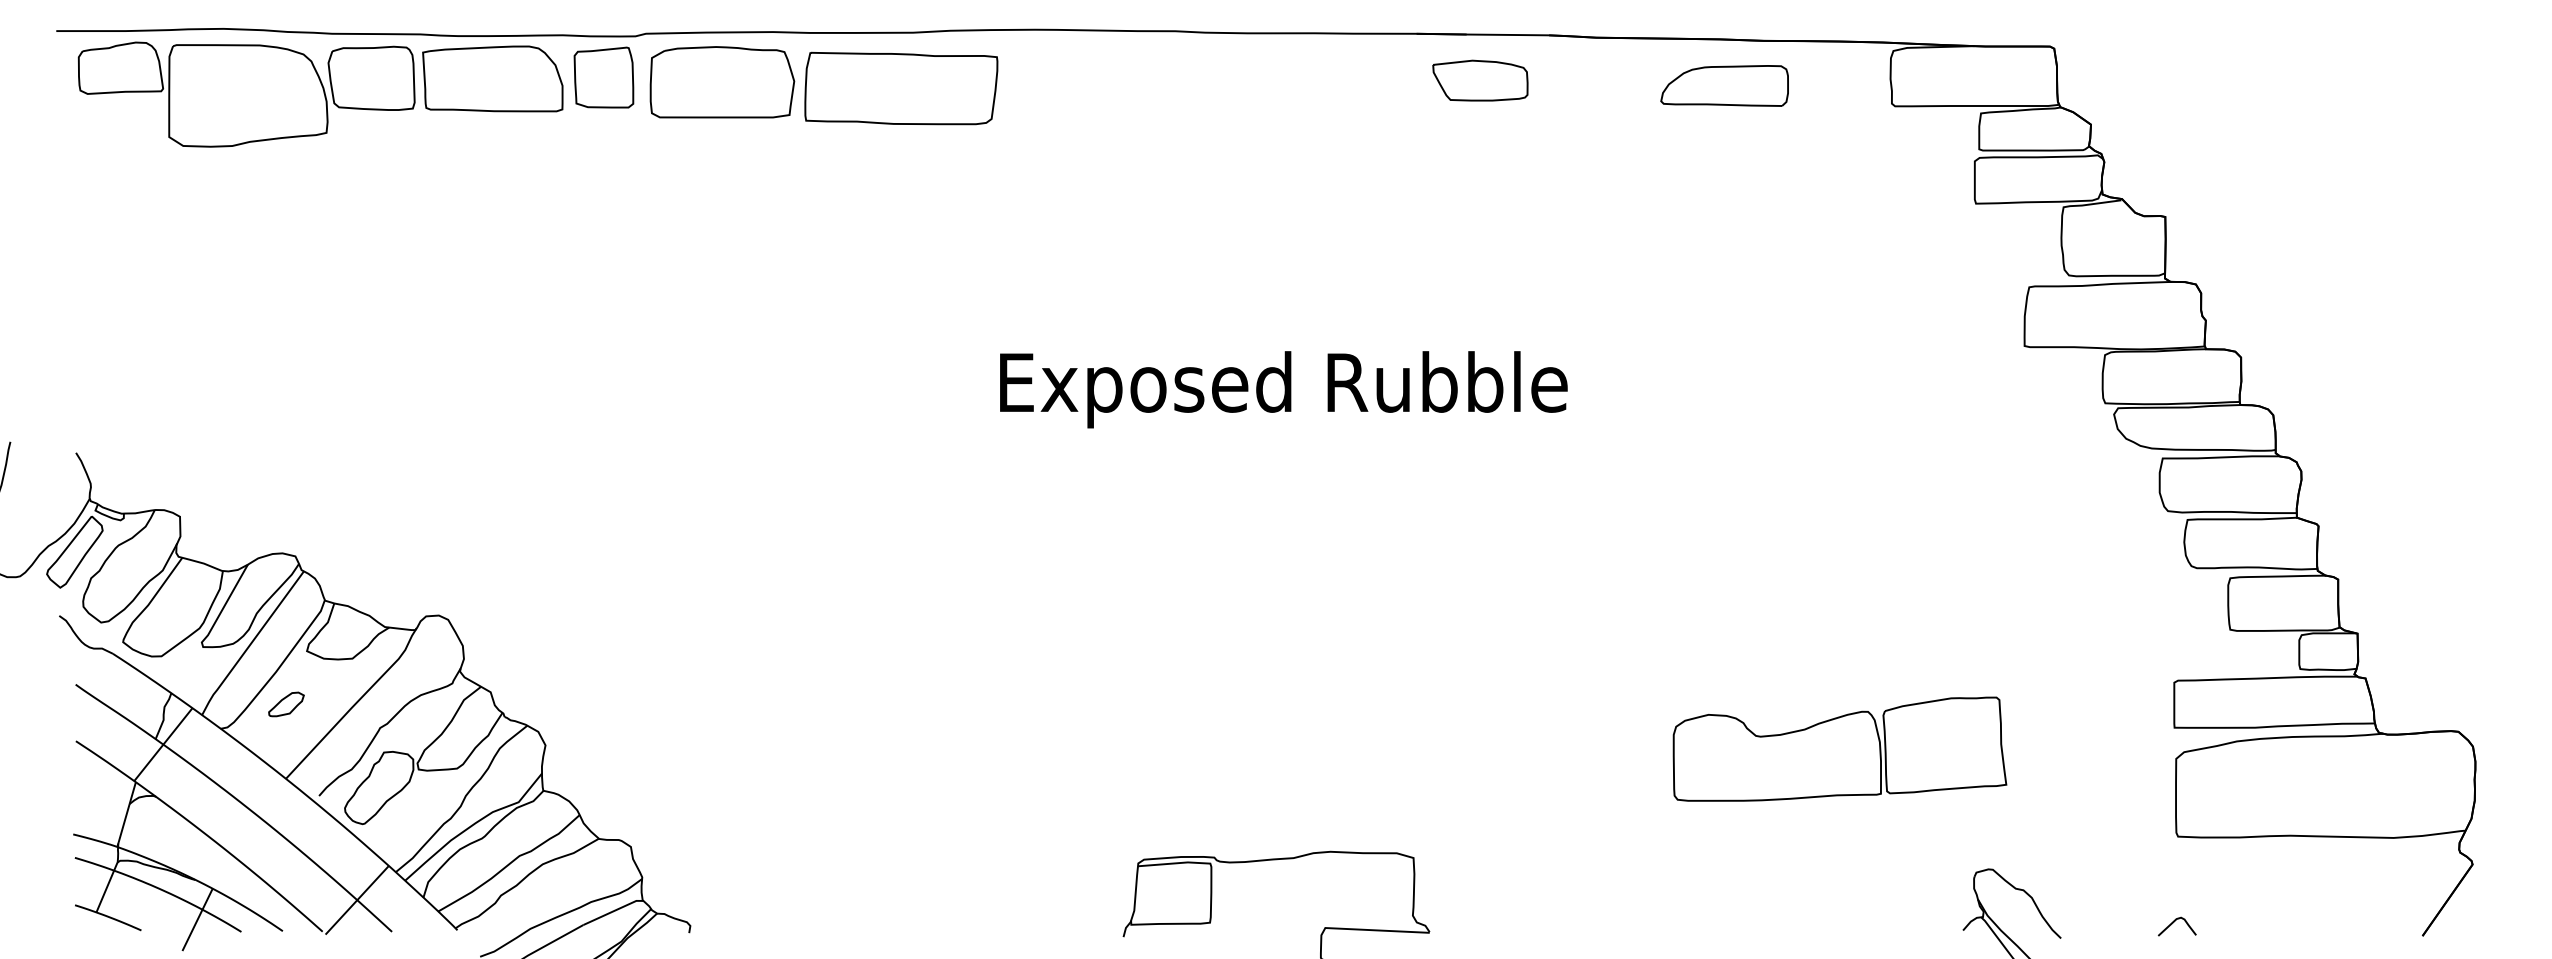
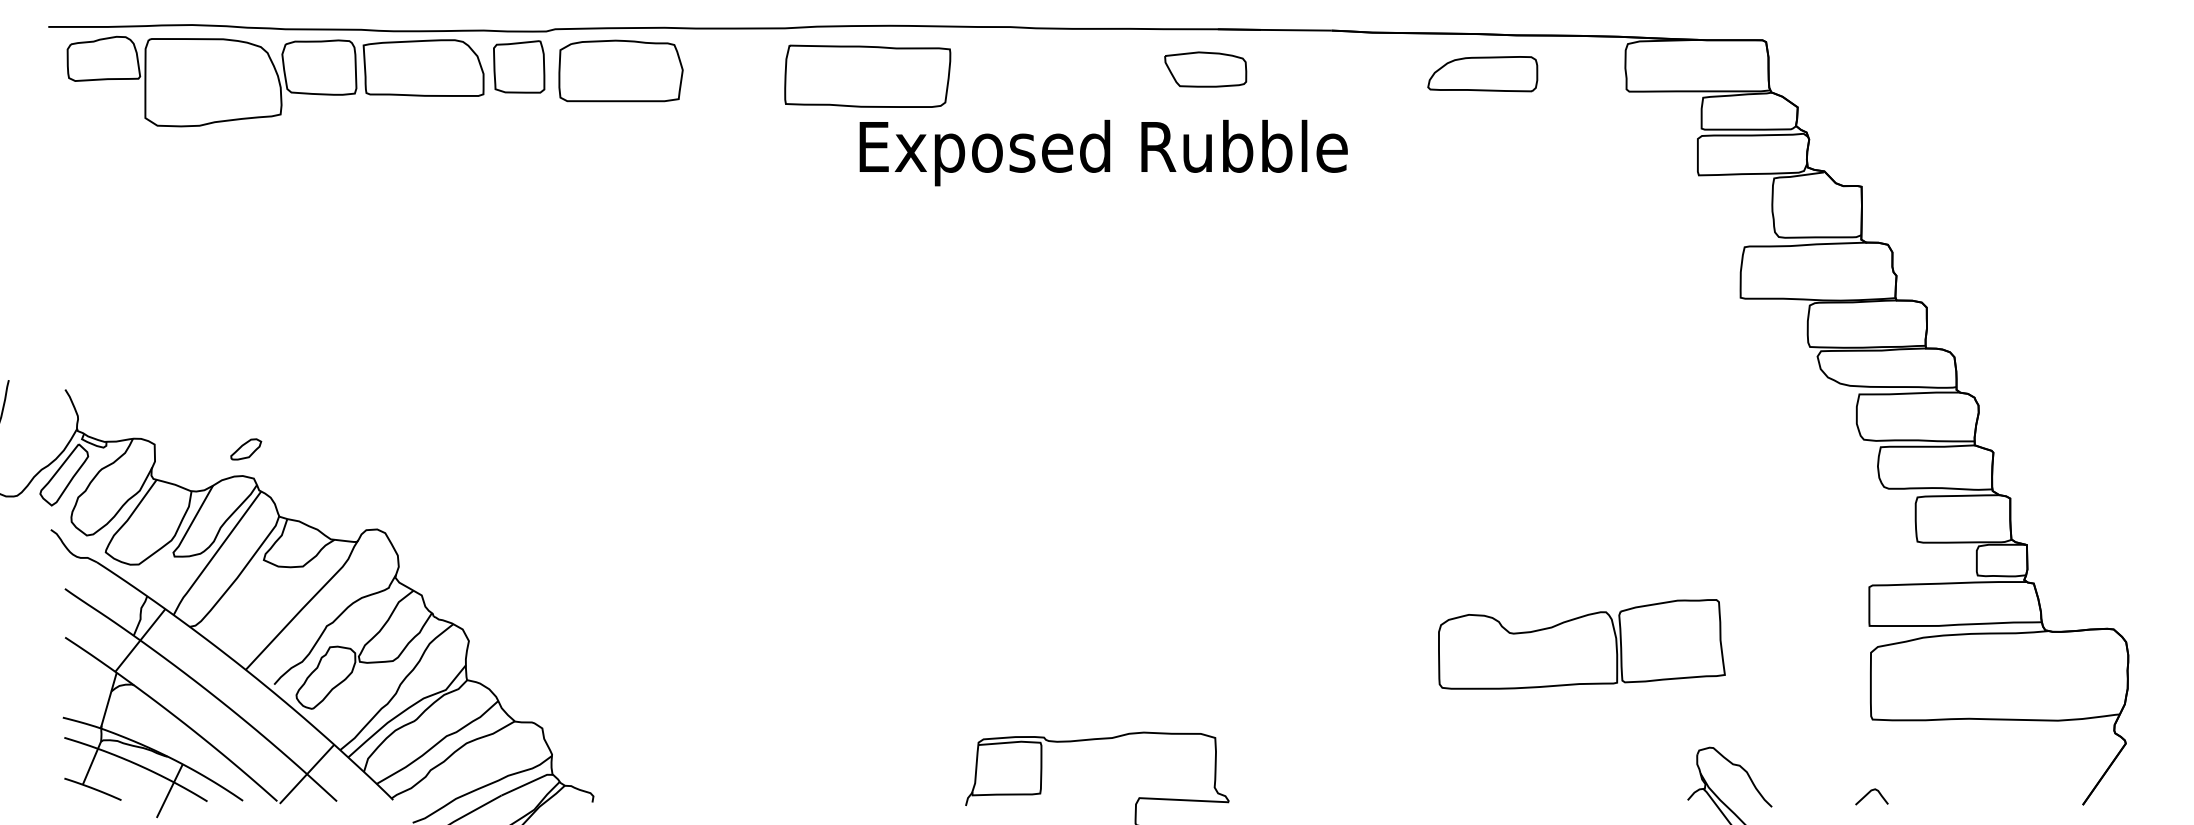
part: (1480, 80) -> (1205, 69), moved
part: (901, 88) -> (867, 76), moved
text: (1283, 389) -> (1103, 152), moved
part: (286, 704) -> (246, 449), moved

